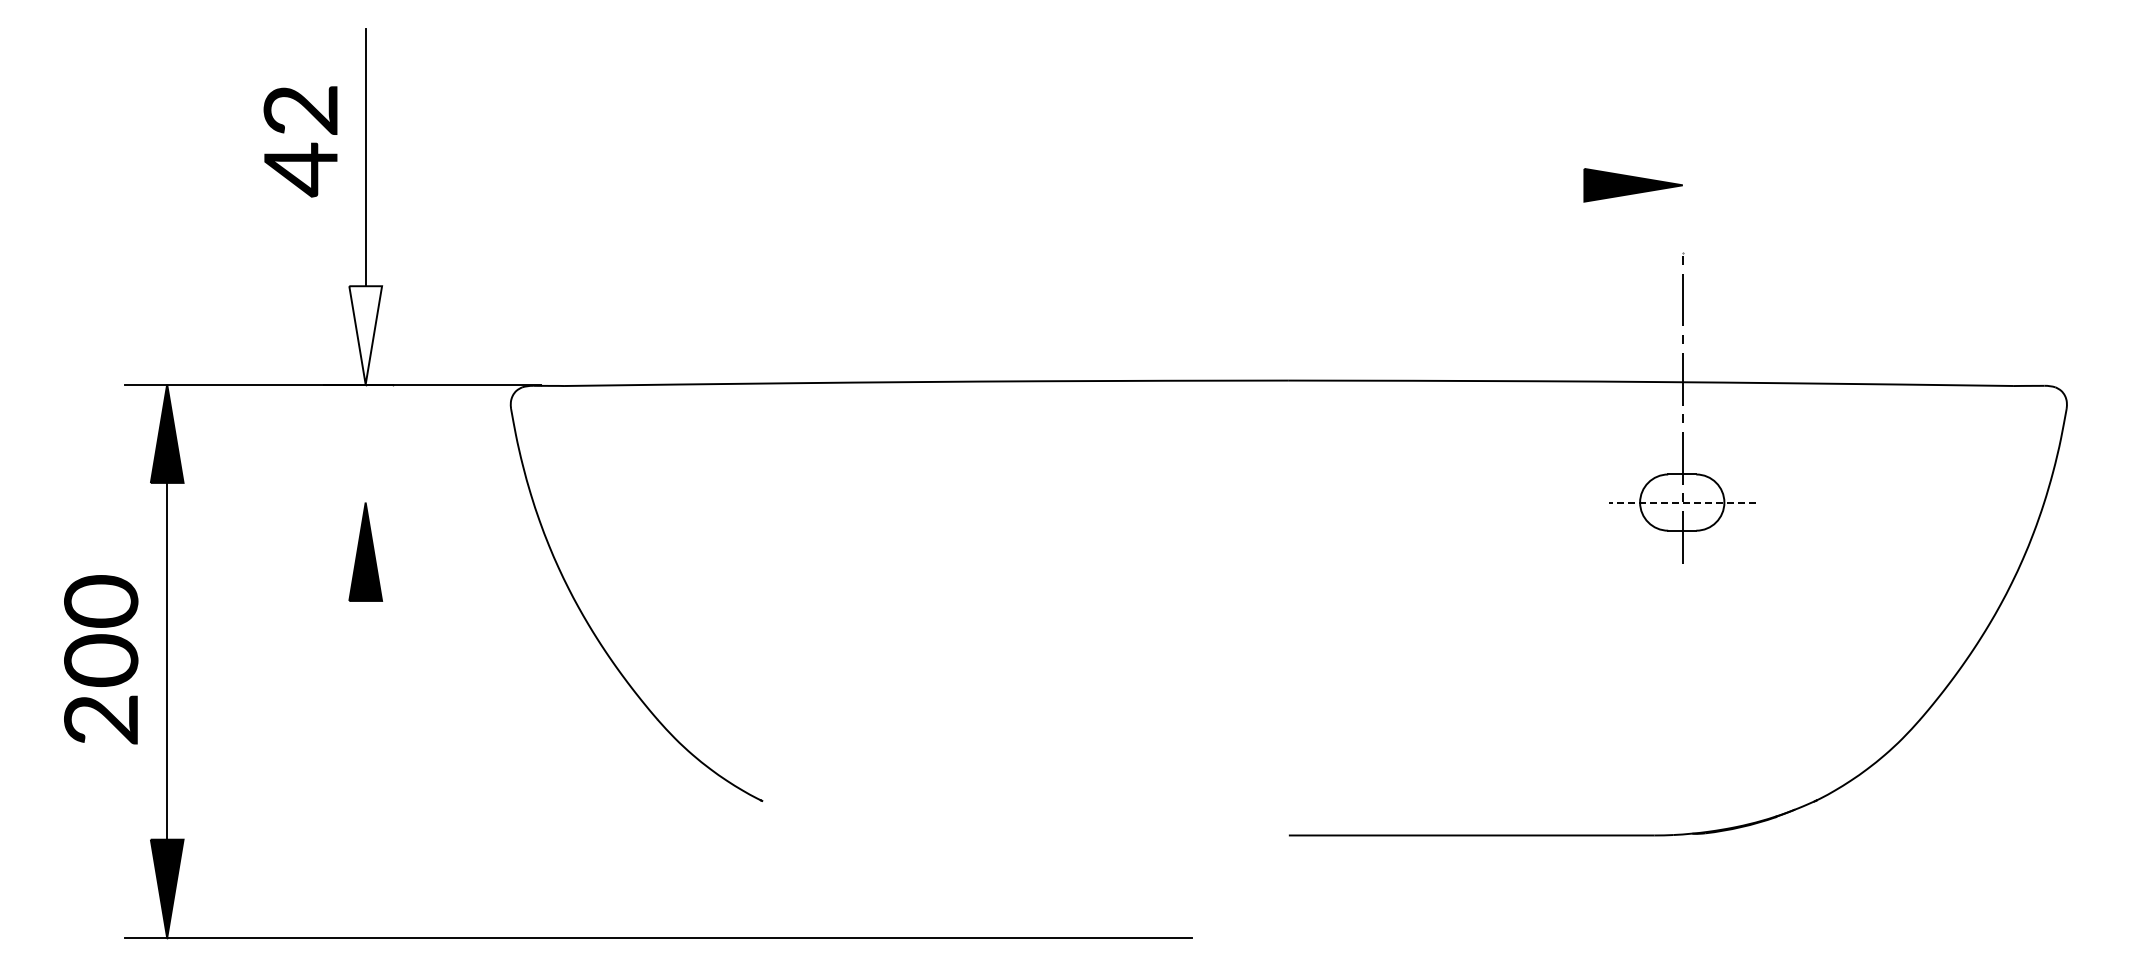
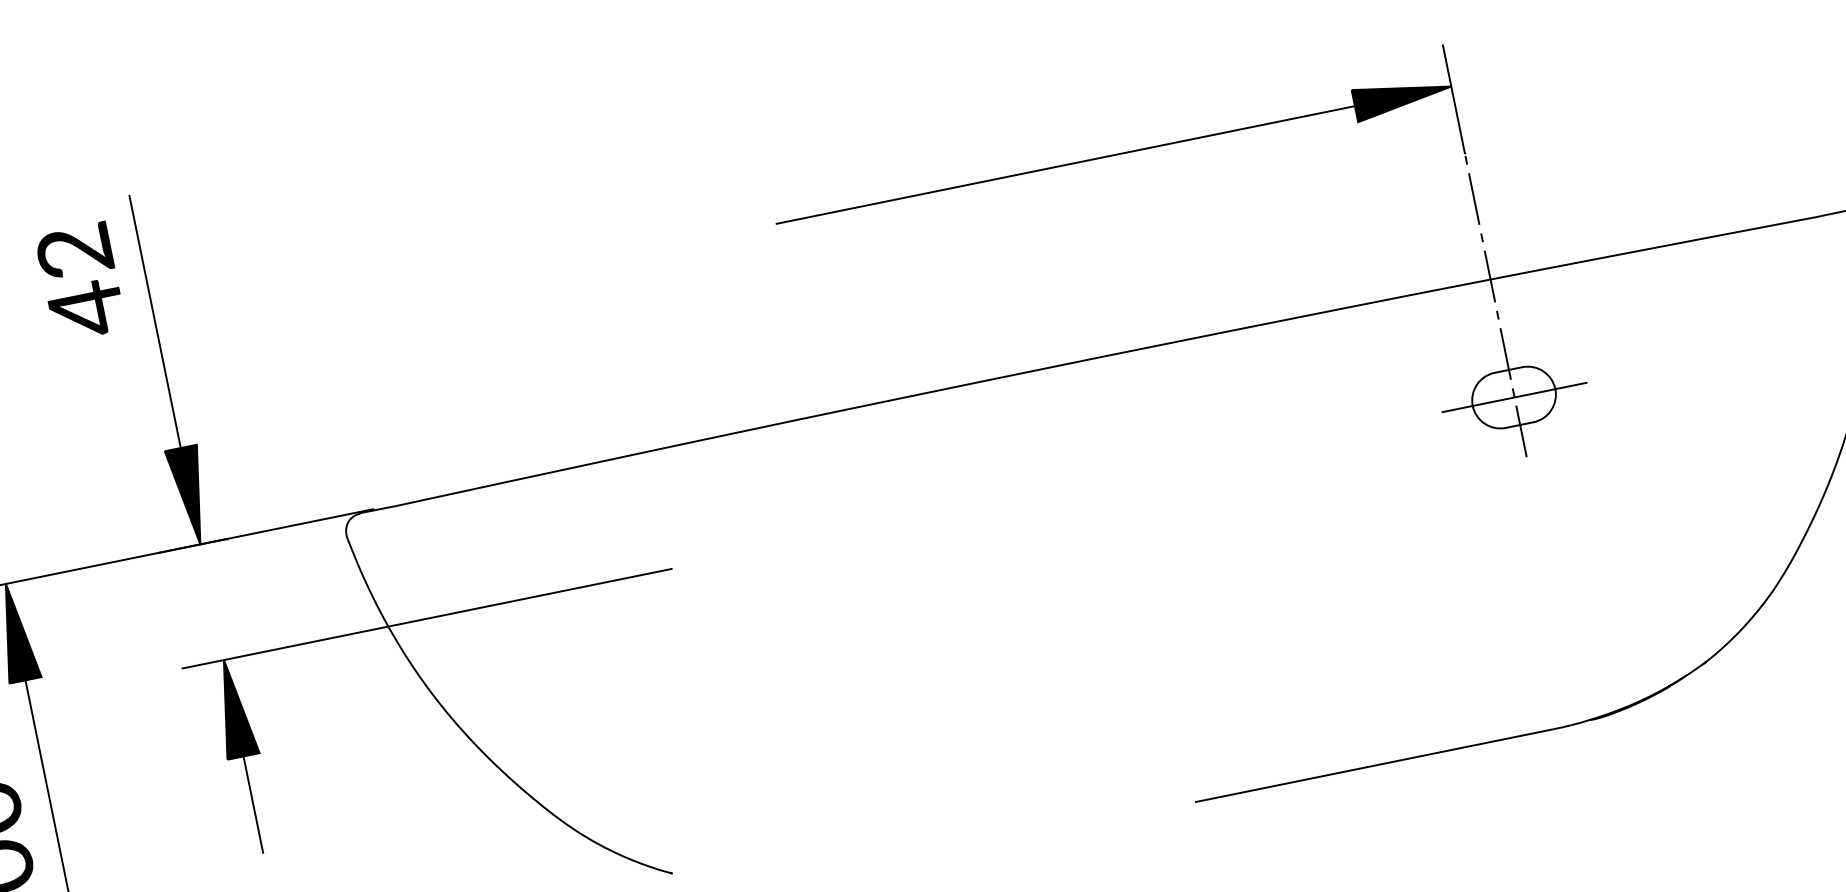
text: (300, 141) -> (80, 281), moved
line: (1289, 185) -> (1065, 165), added
line: (1682, 198) -> (1453, 99), added
fill: (365, 335) -> (190, 496), added
line: (572, 502) -> (426, 618), added
line: (1682, 502) -> (1514, 397), dashed -> solid
line: (365, 649) -> (253, 804), added

